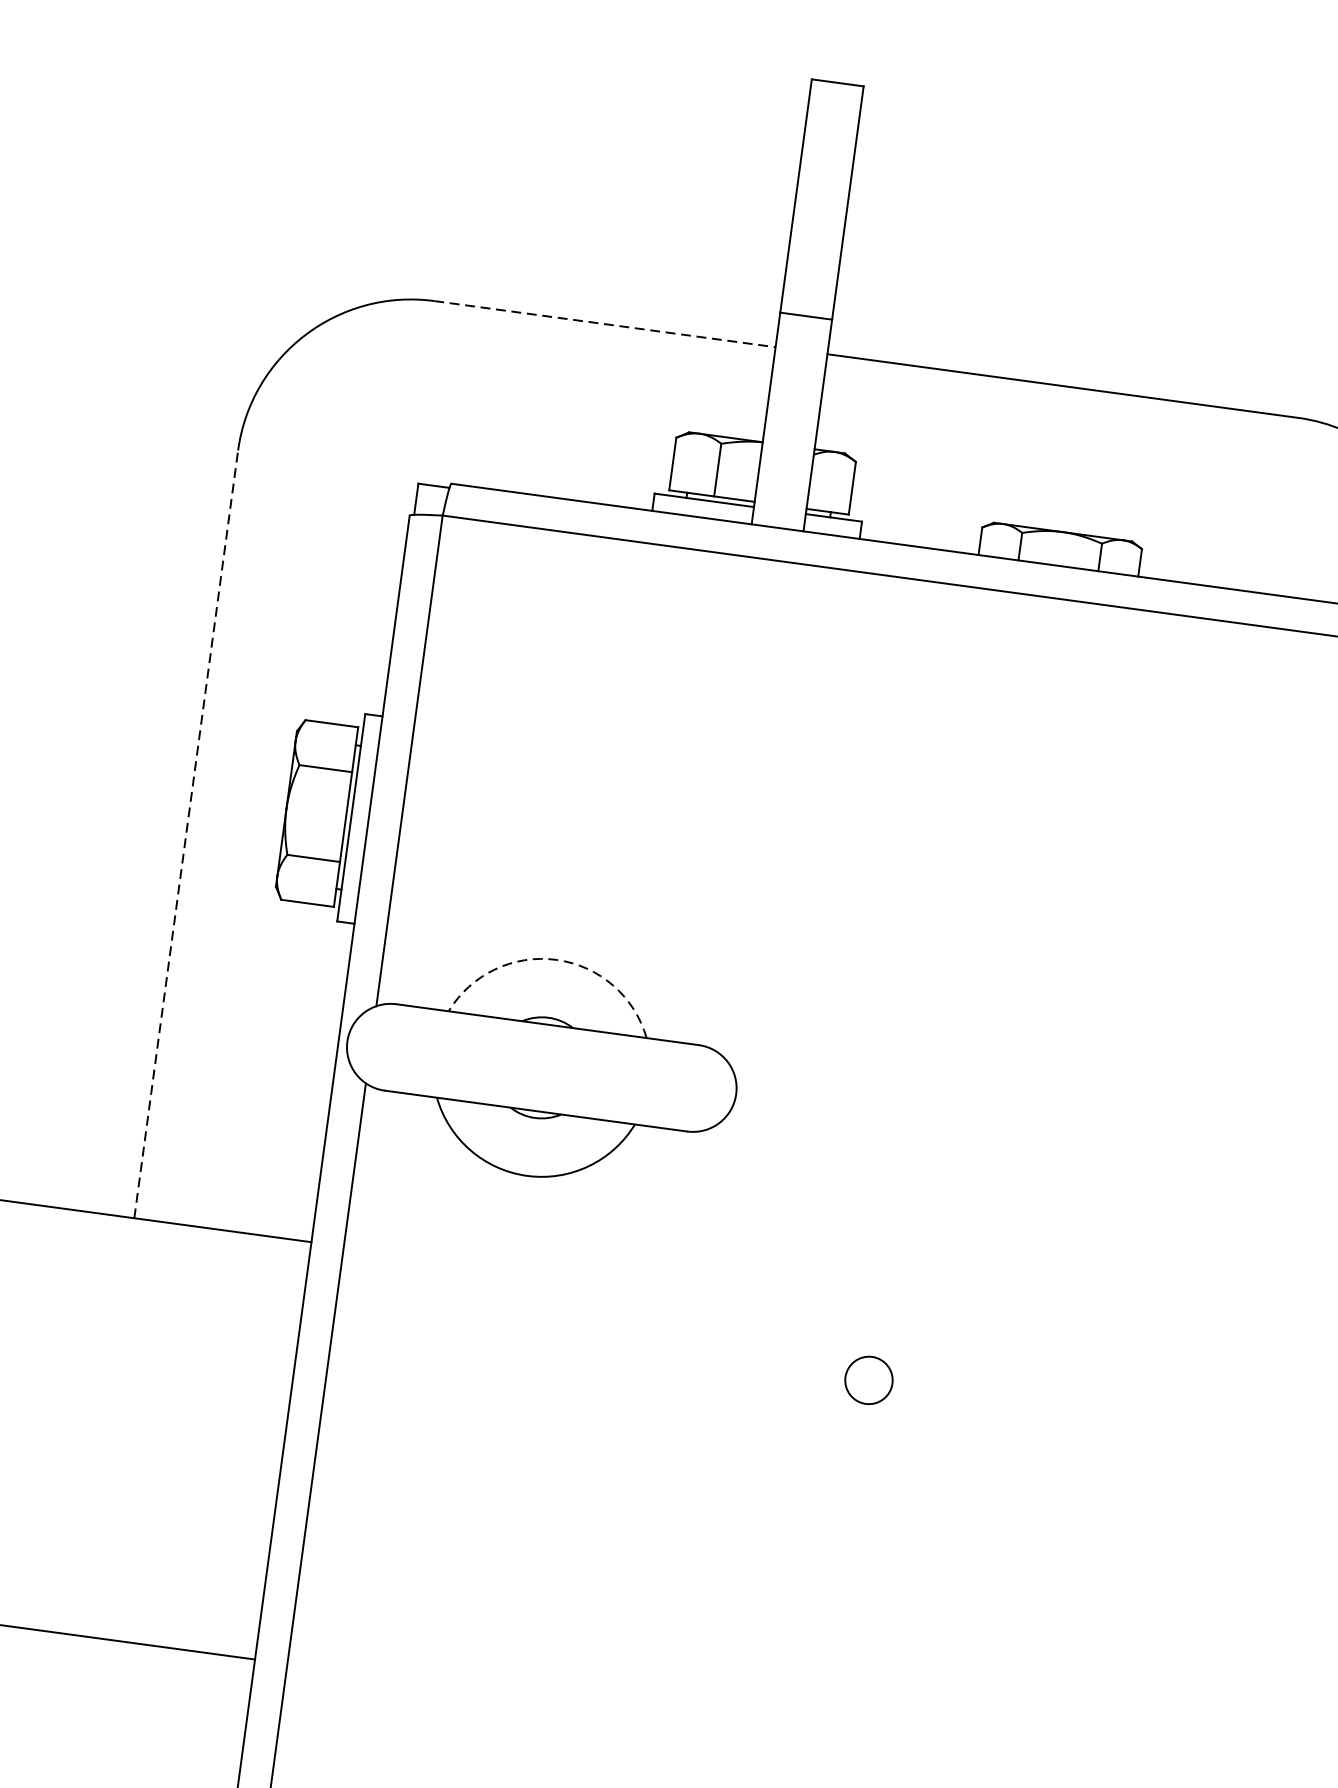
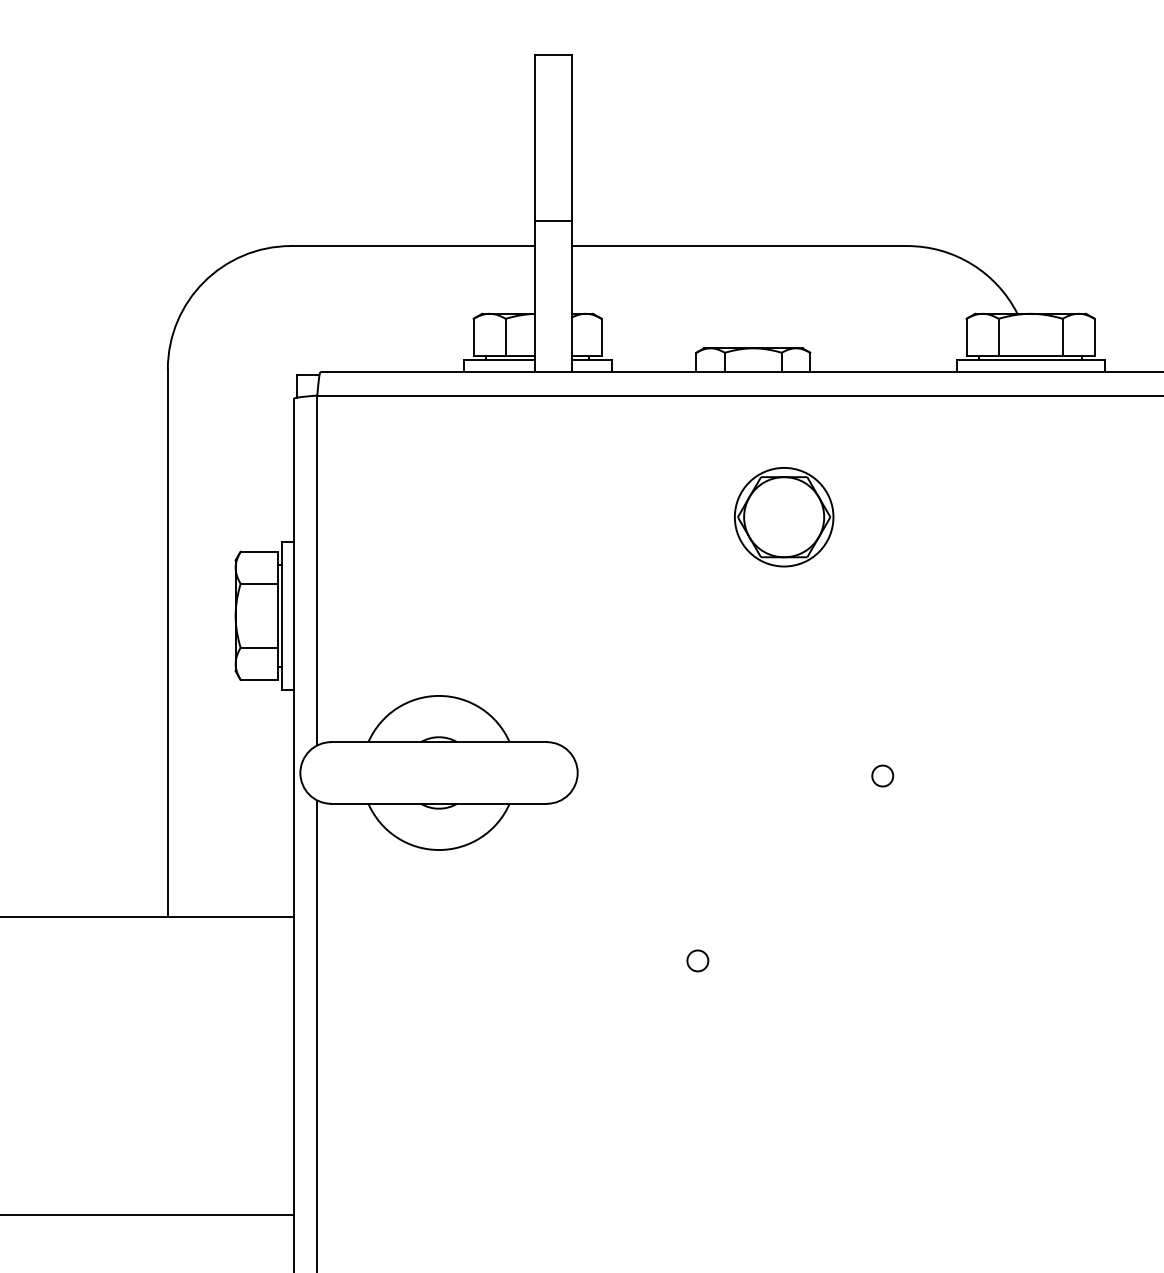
line: (604, 324) -> (412, 246), dashed -> solid
part: (1074, 775) -> (784, 517), added
line: (185, 834) -> (167, 643), dashed -> solid
arc: (557, 959) -> (439, 695), dashed -> solid
circle: (1163, 1155) -> (882, 775), added
circle: (868, 1379) -> (697, 960), size x0.62

